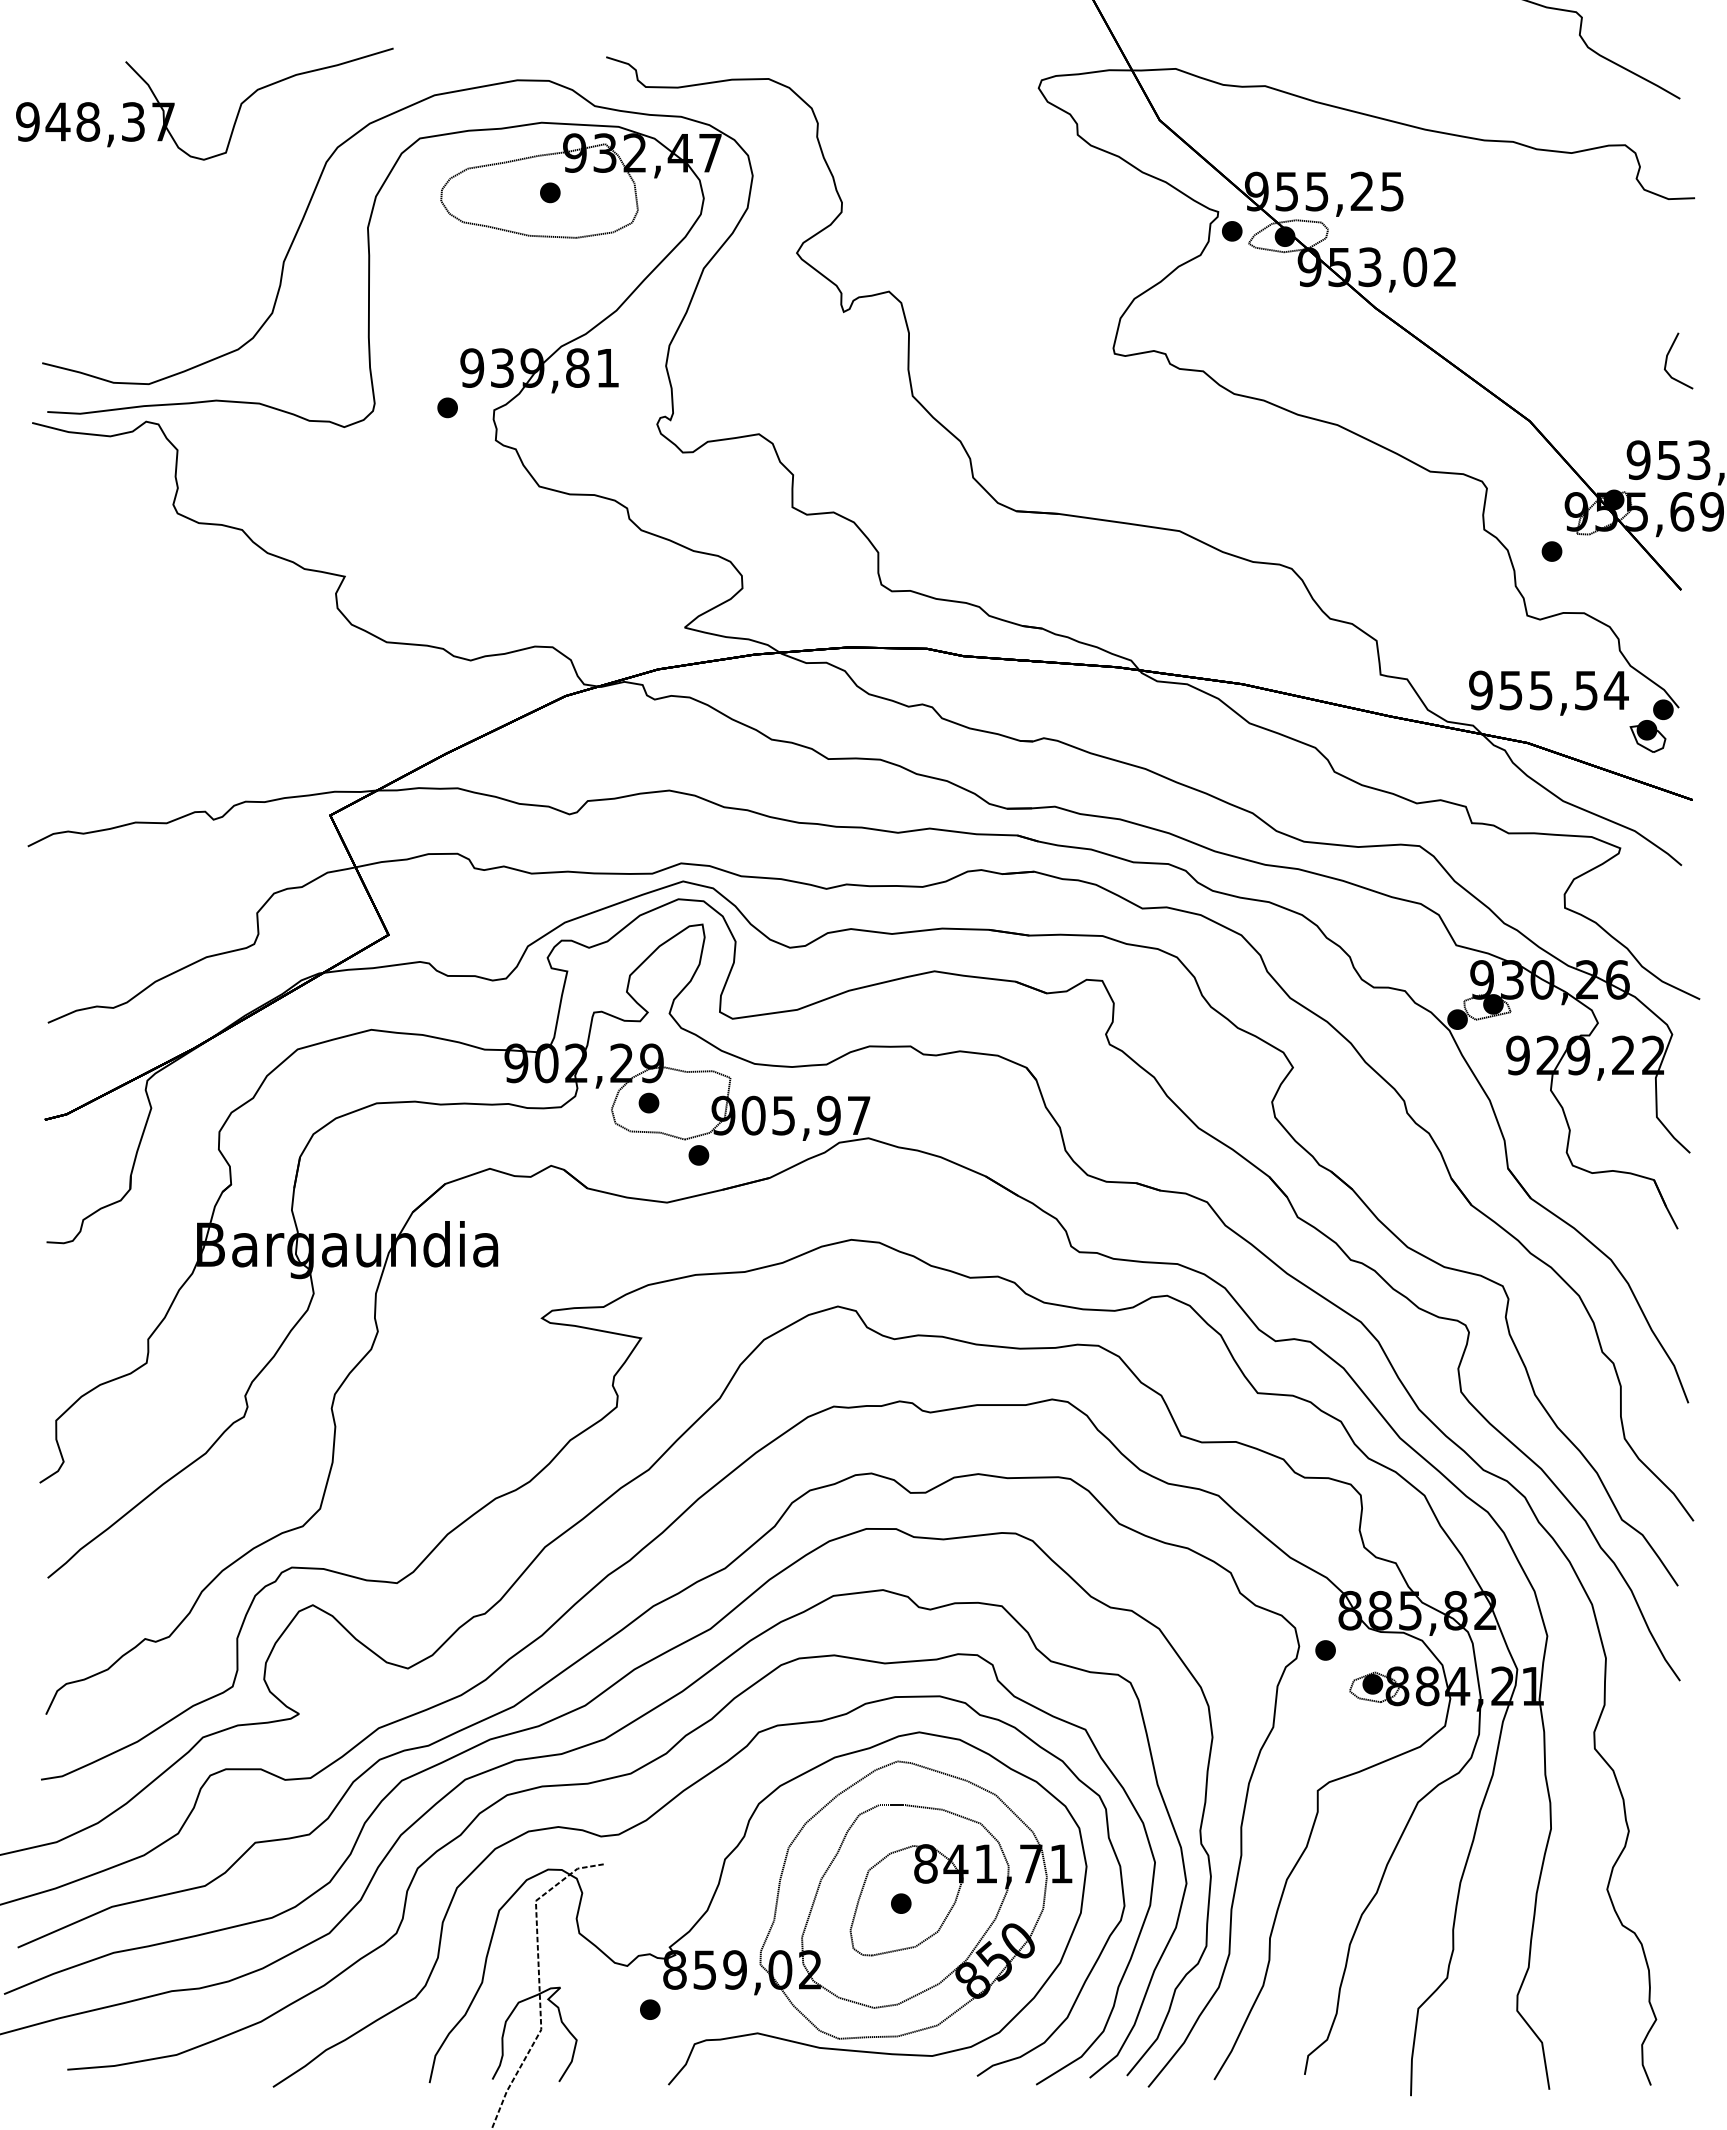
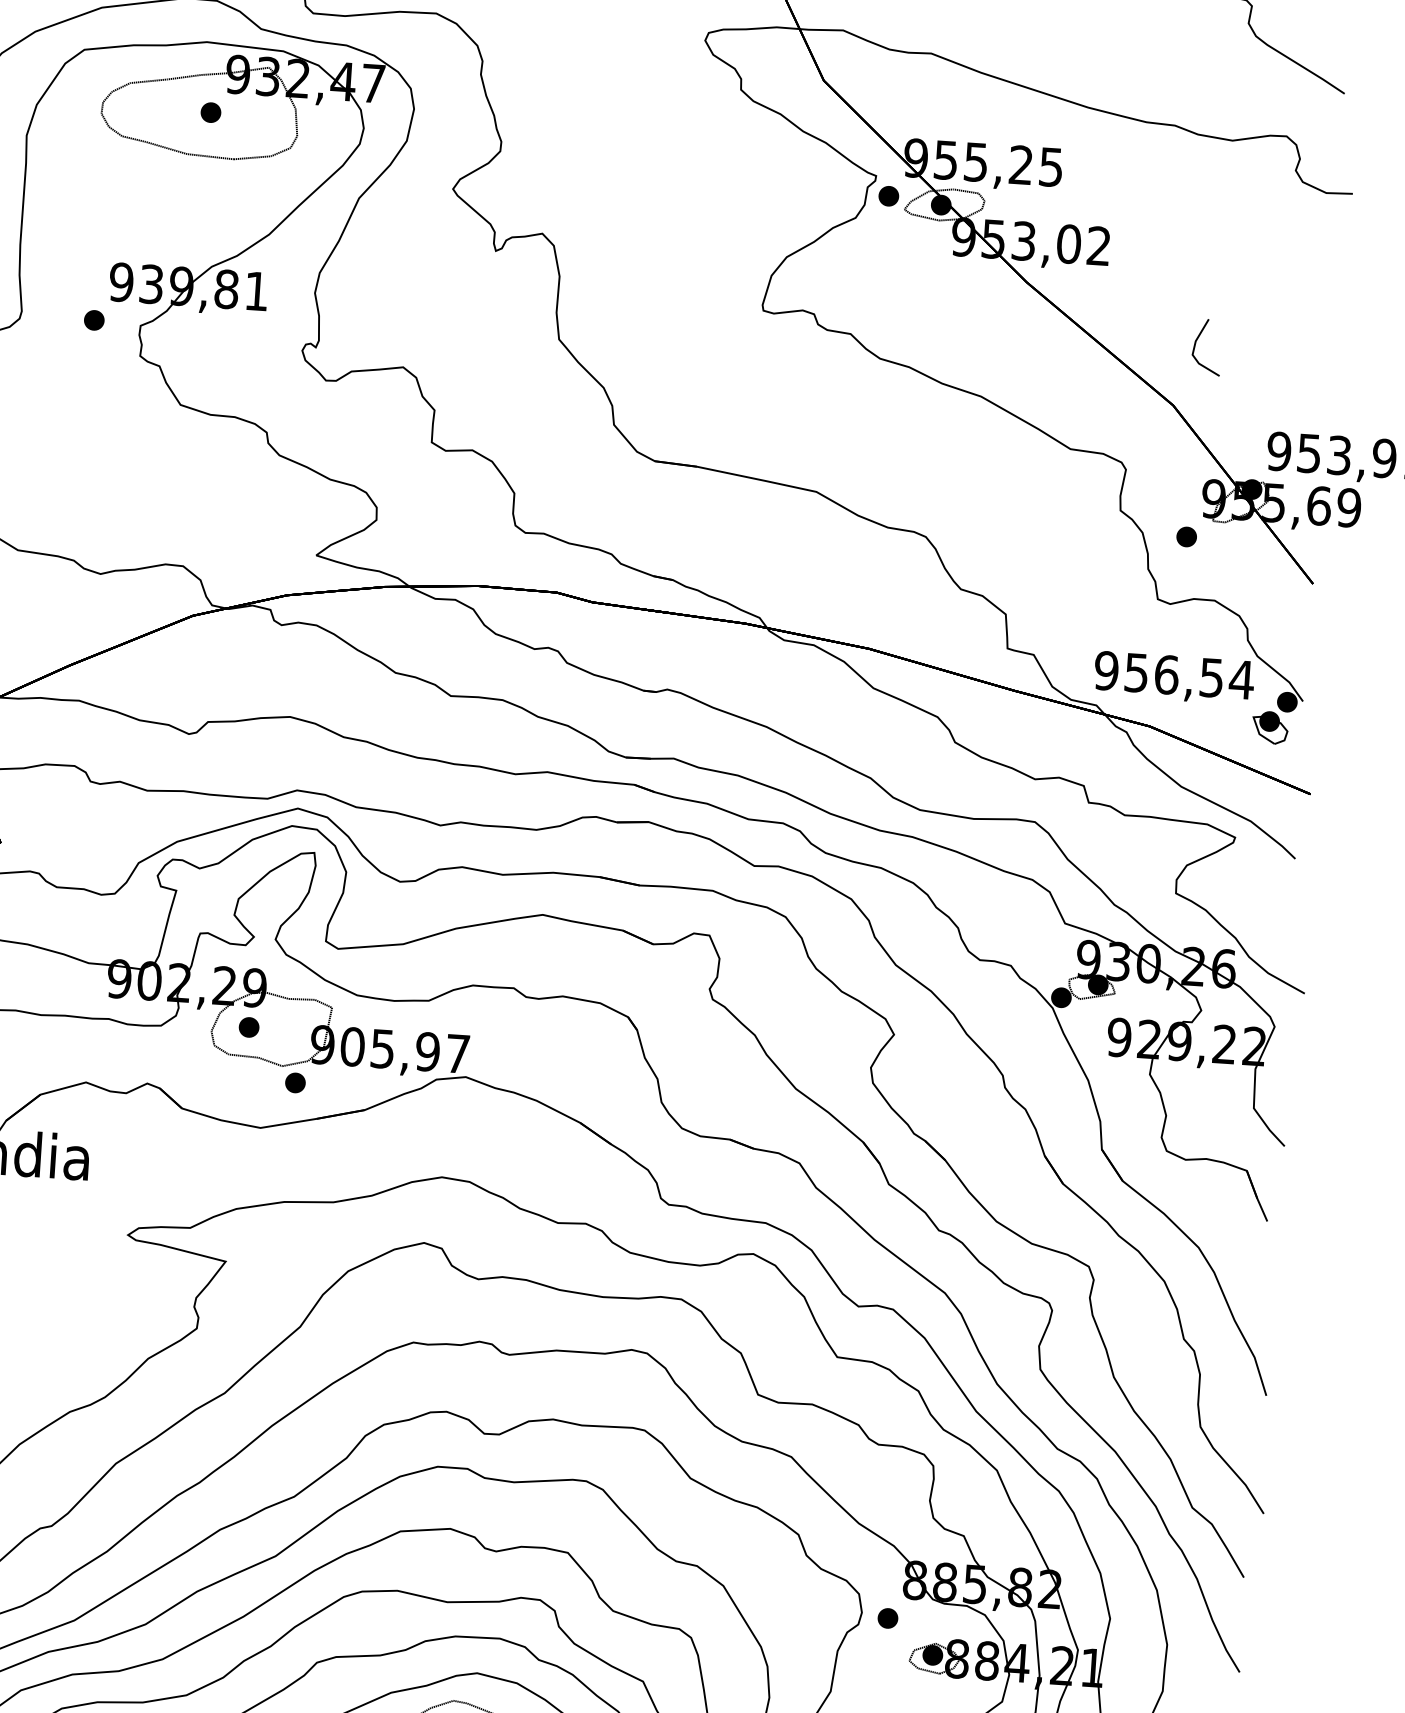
line: (1667, 360) -> (1195, 346), moved
text: (1541, 690) -> (1167, 674), 955,54 -> 956,54

